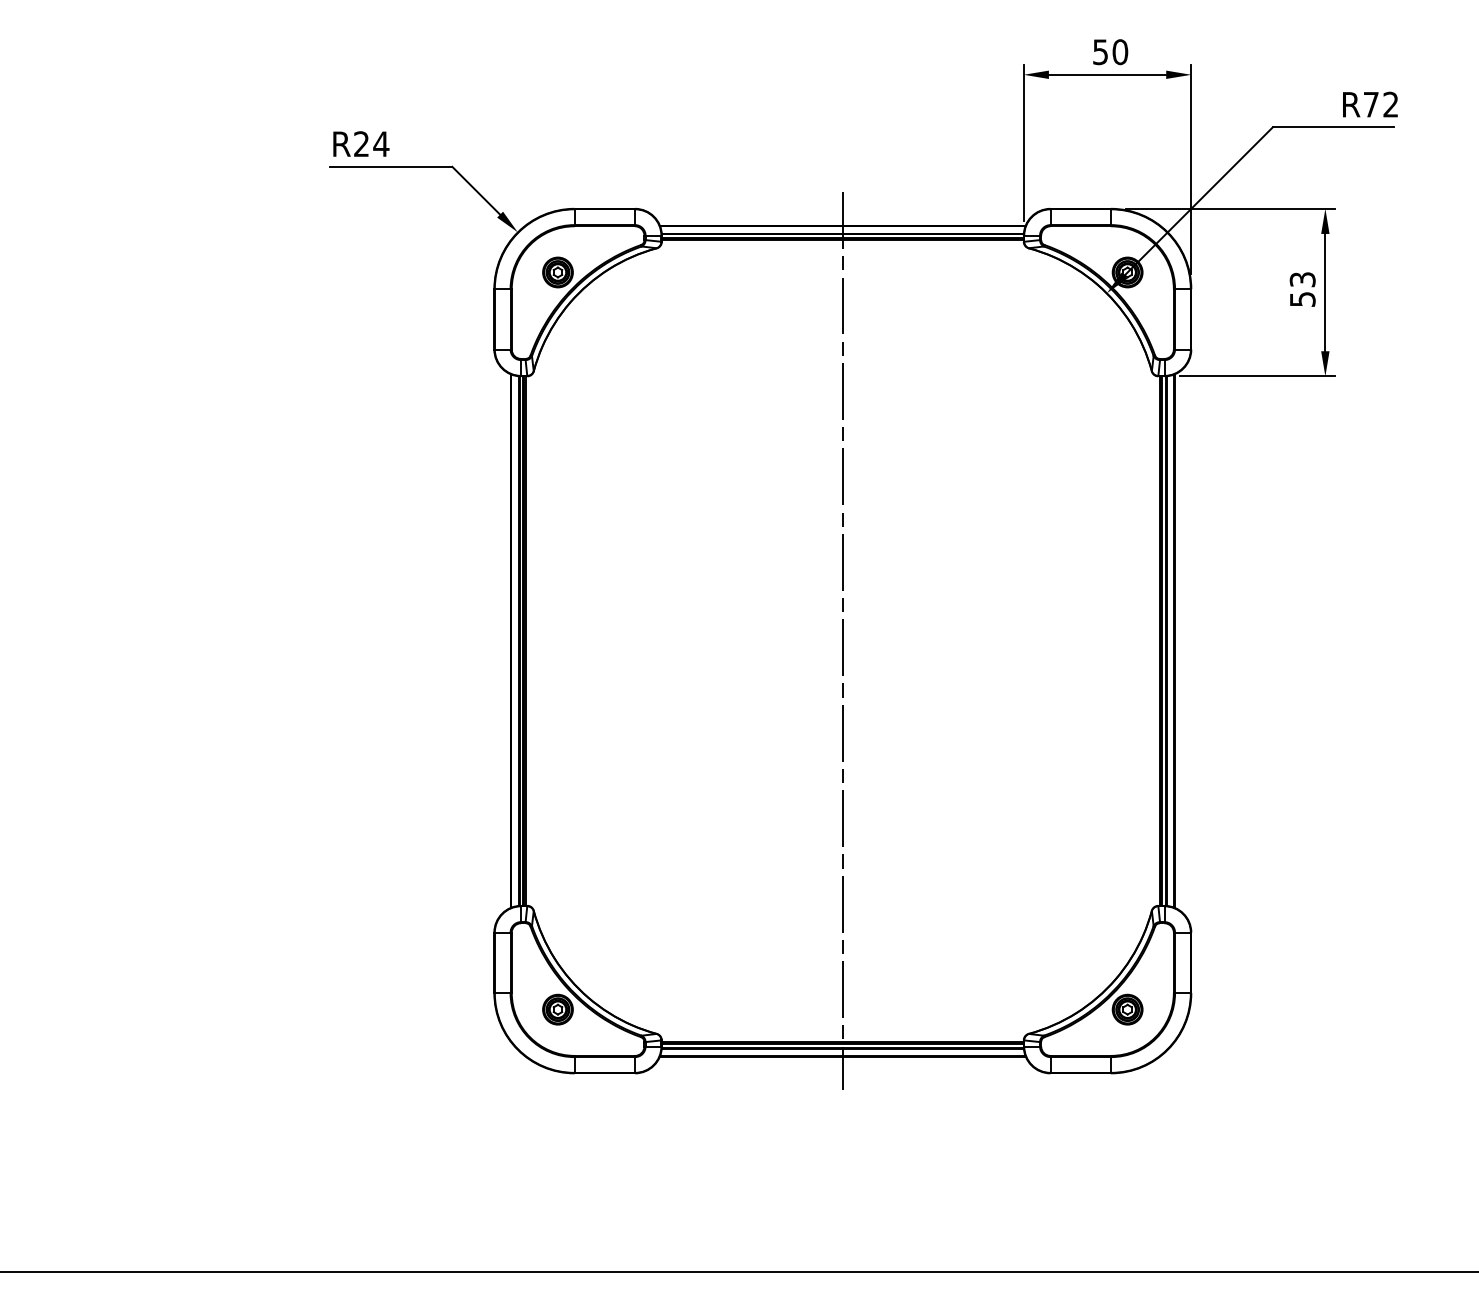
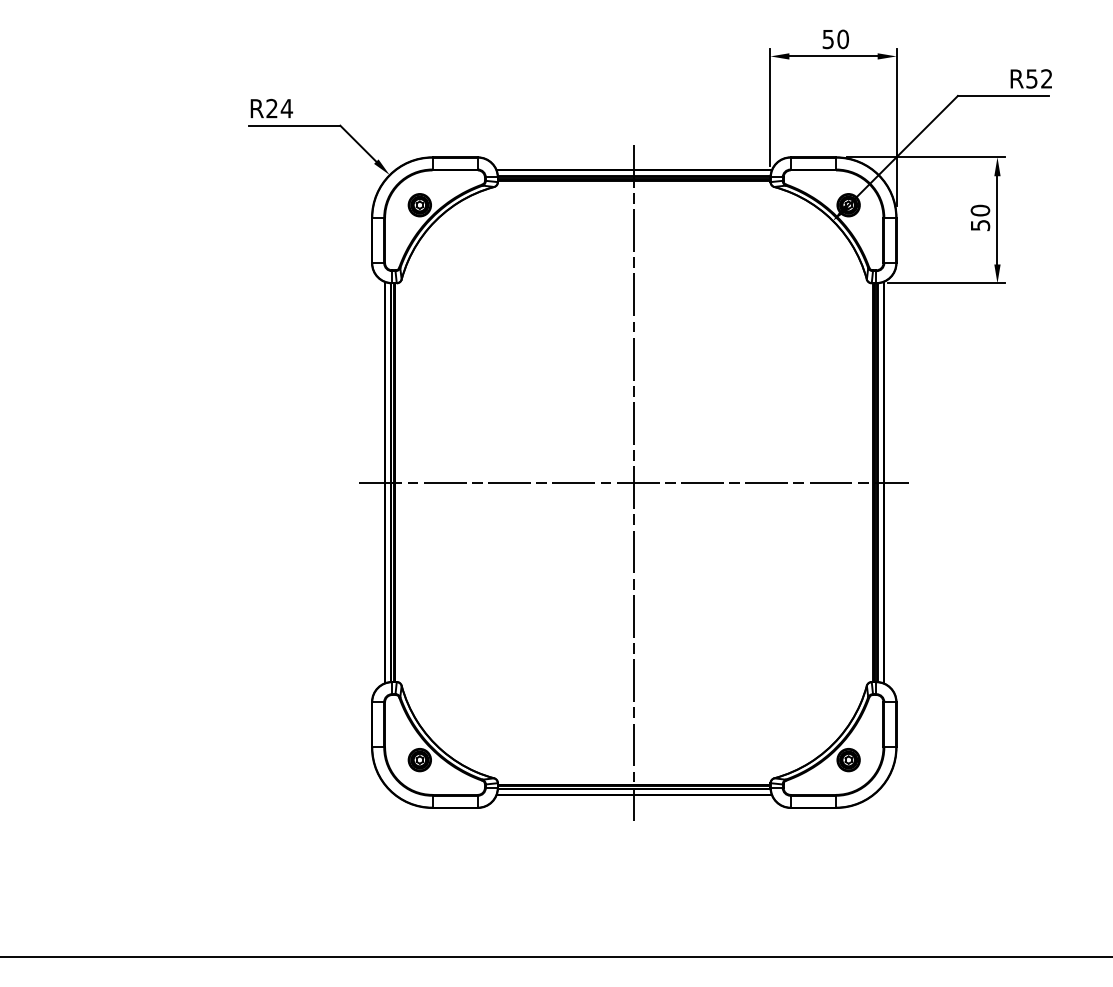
text: (1370, 104) -> (1031, 78), R72 -> R52
text: (1302, 279) -> (980, 210), 53 -> 50
line: (843, 640) -> (634, 482), added

